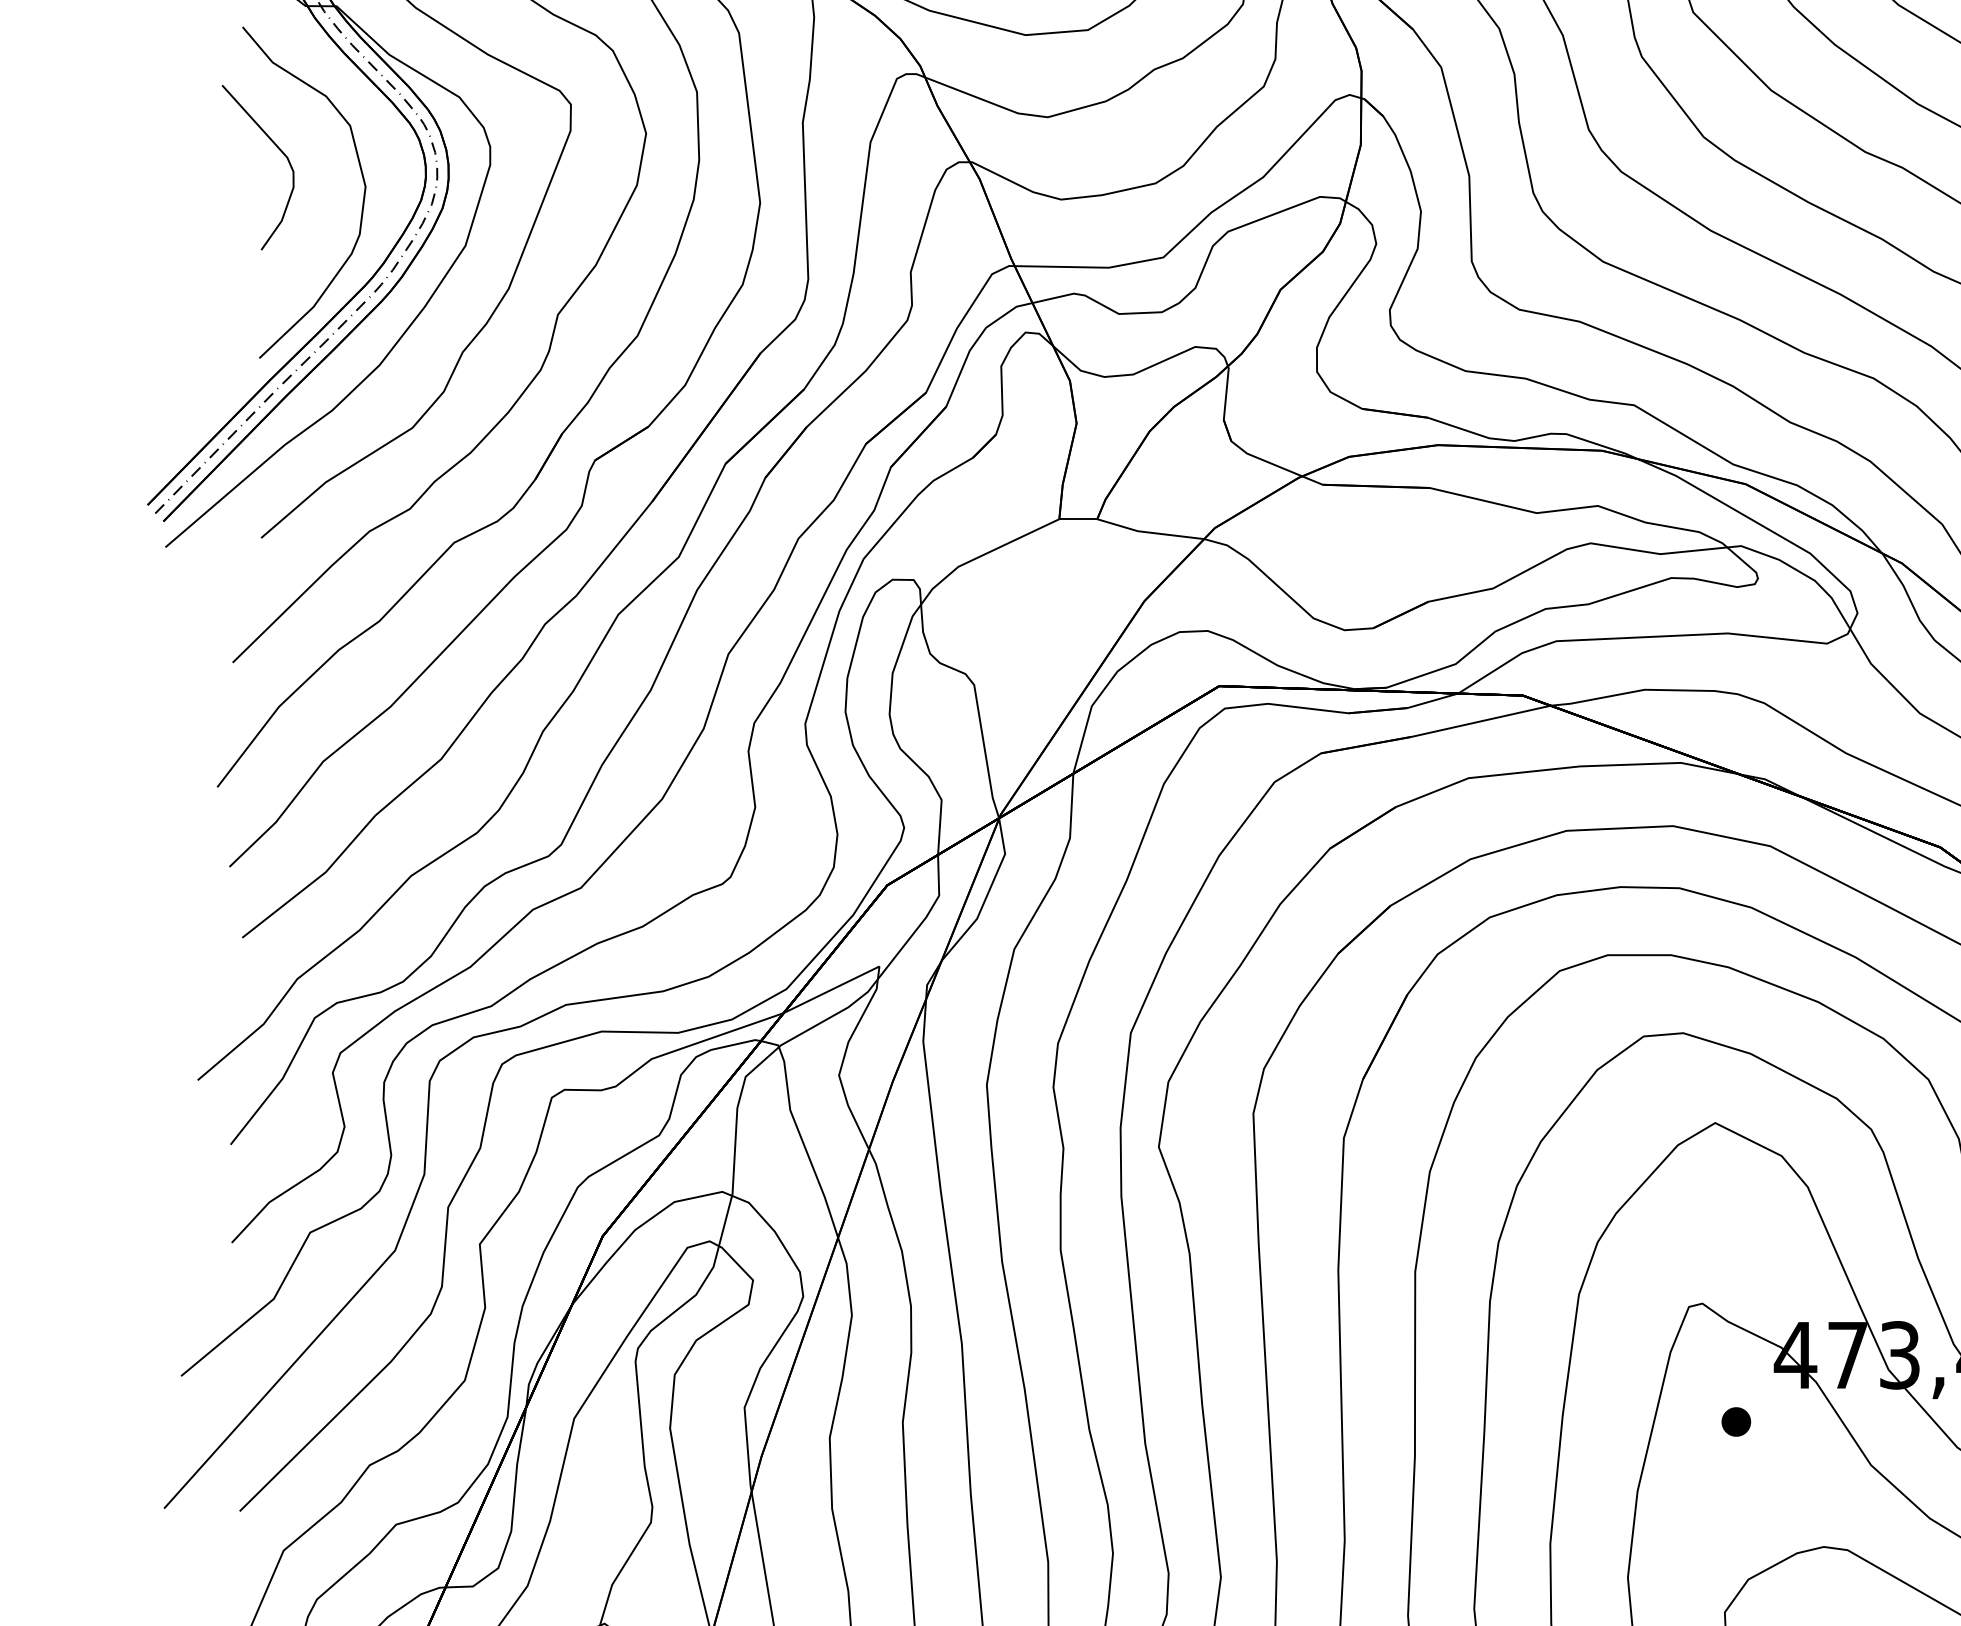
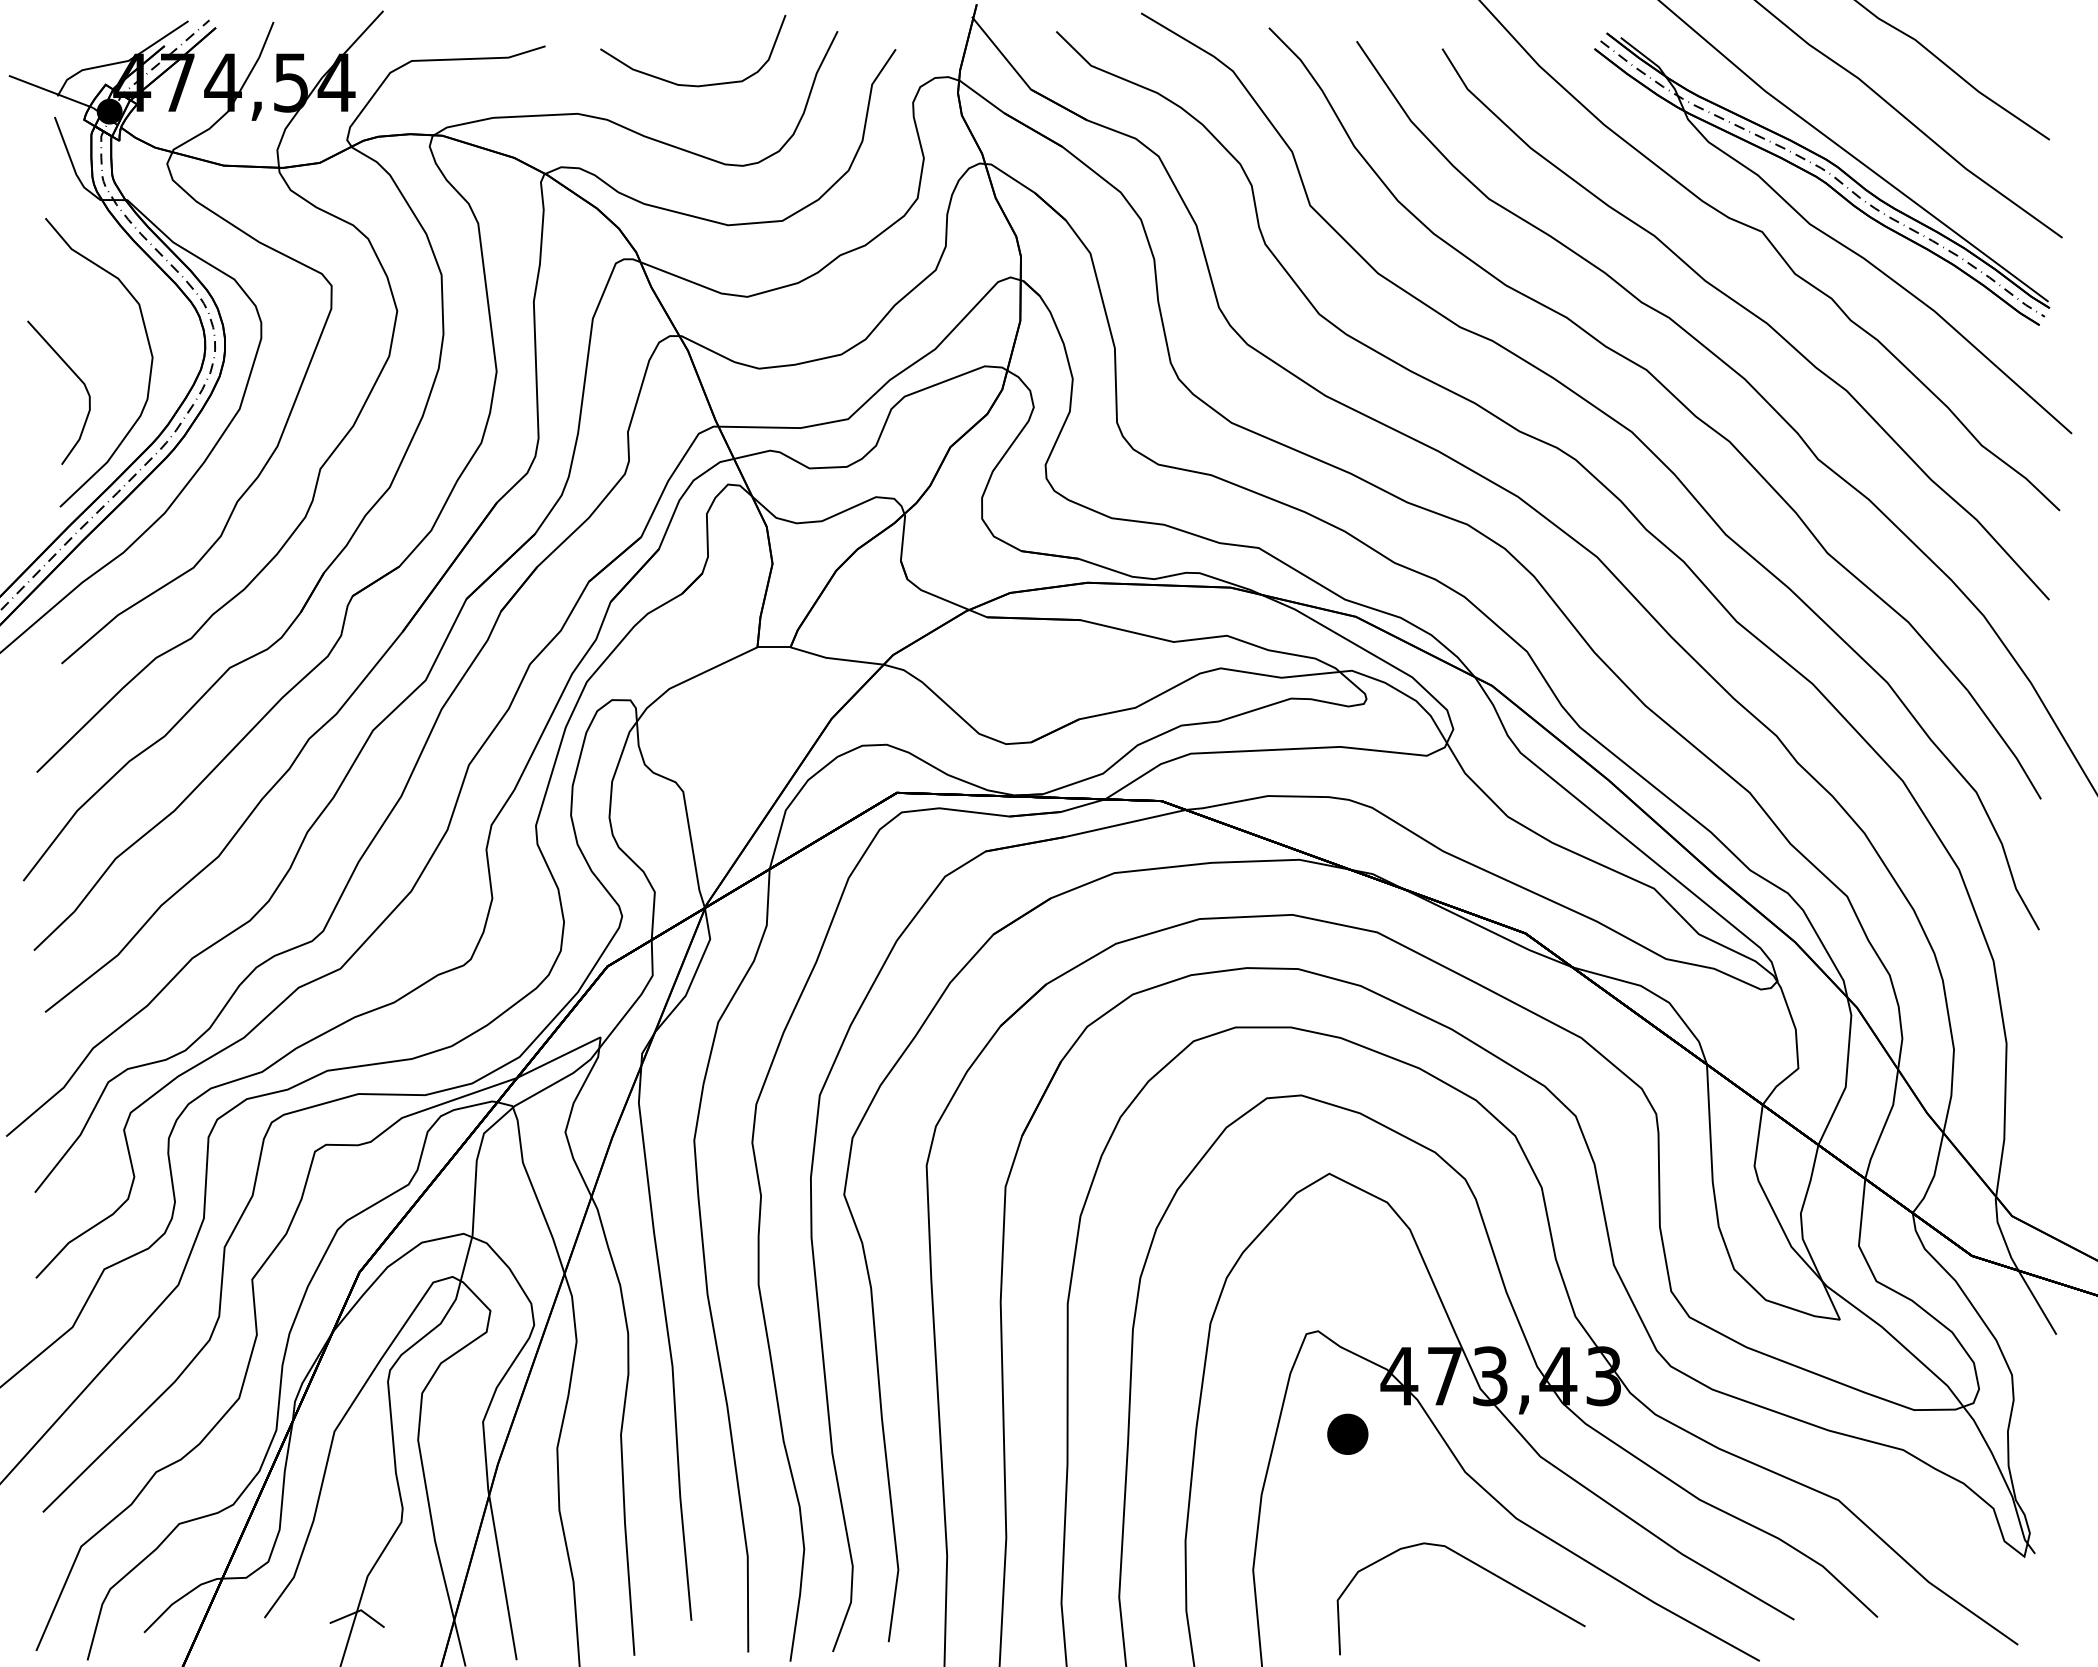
curve: (277, 147) -> (75, 375), moved
part: (1736, 1422) -> (1347, 1434), size x1.6

